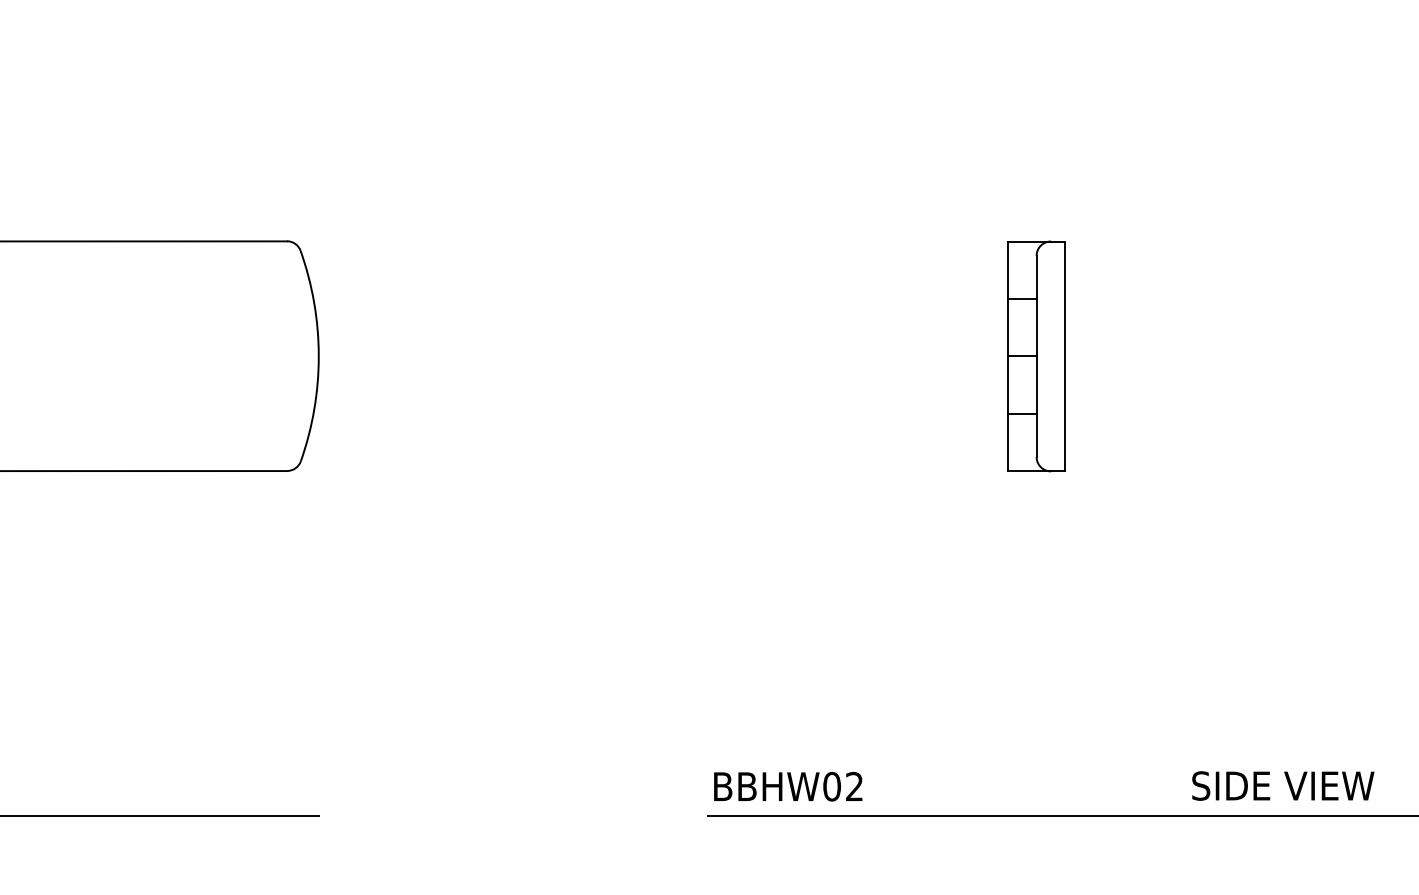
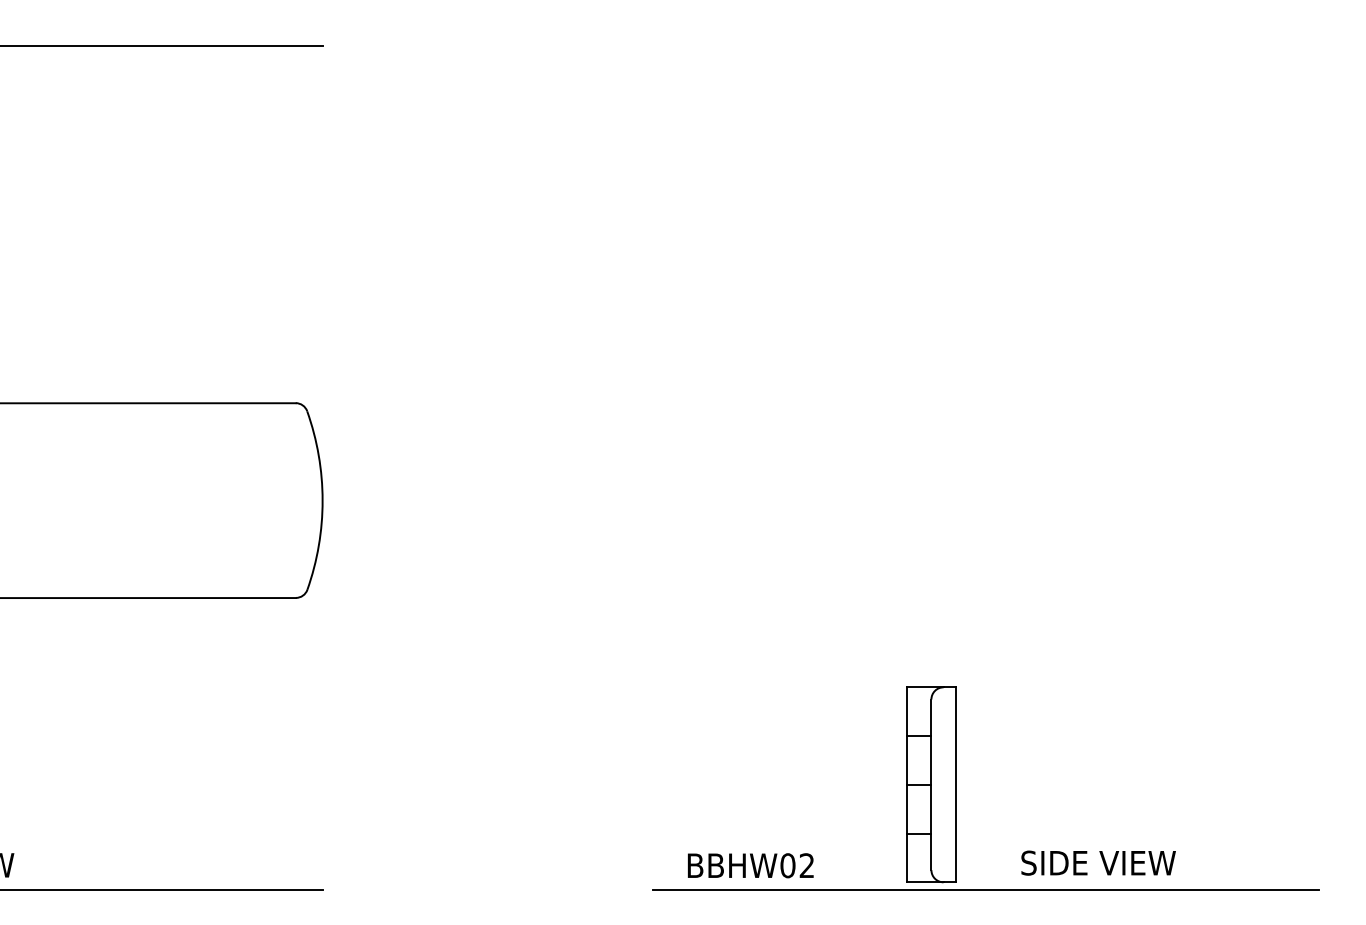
part: (1036, 356) -> (931, 784), moved
text: (1283, 785) -> (1098, 862), moved
text: (787, 786) -> (750, 865), moved

